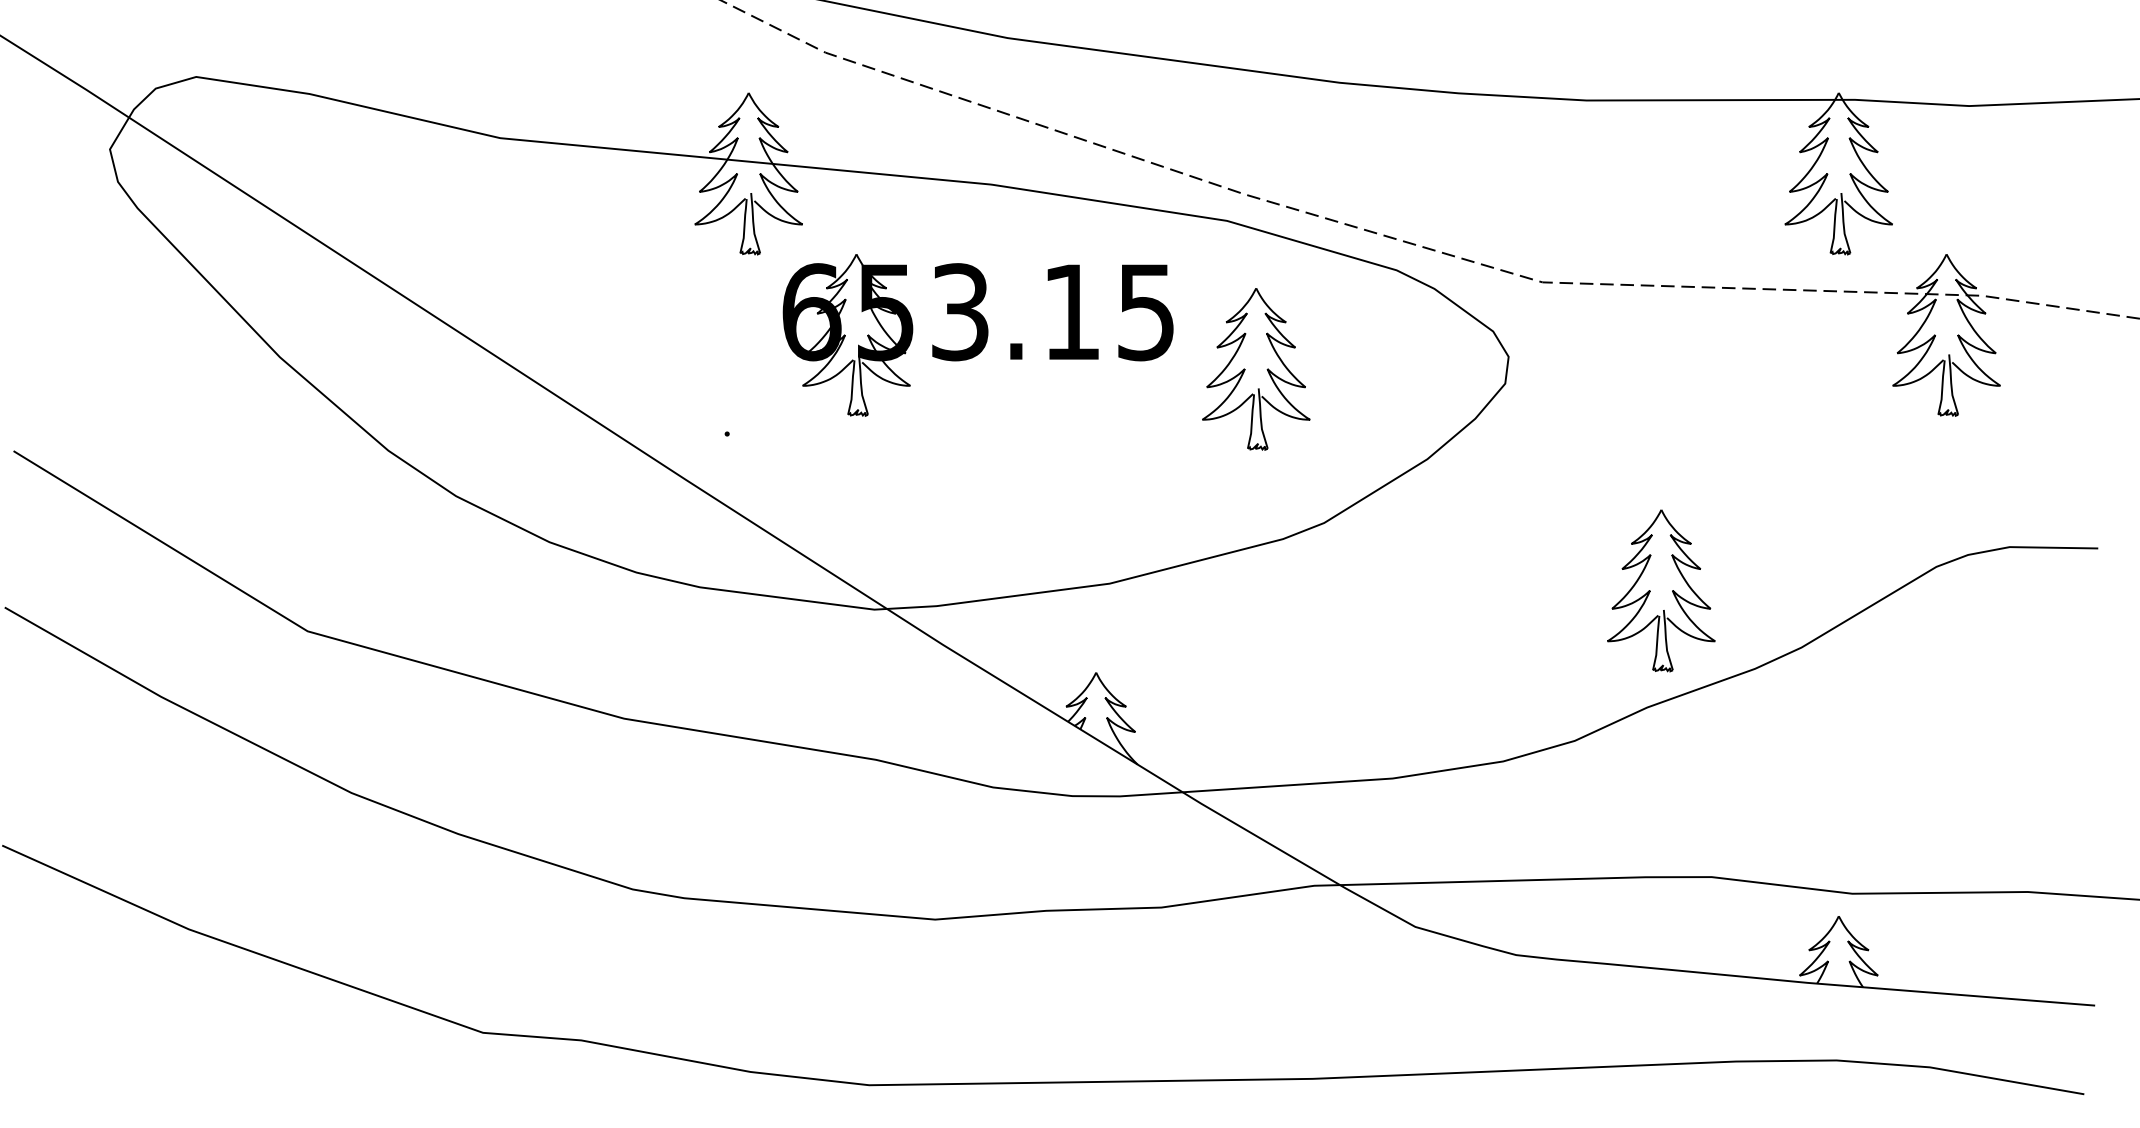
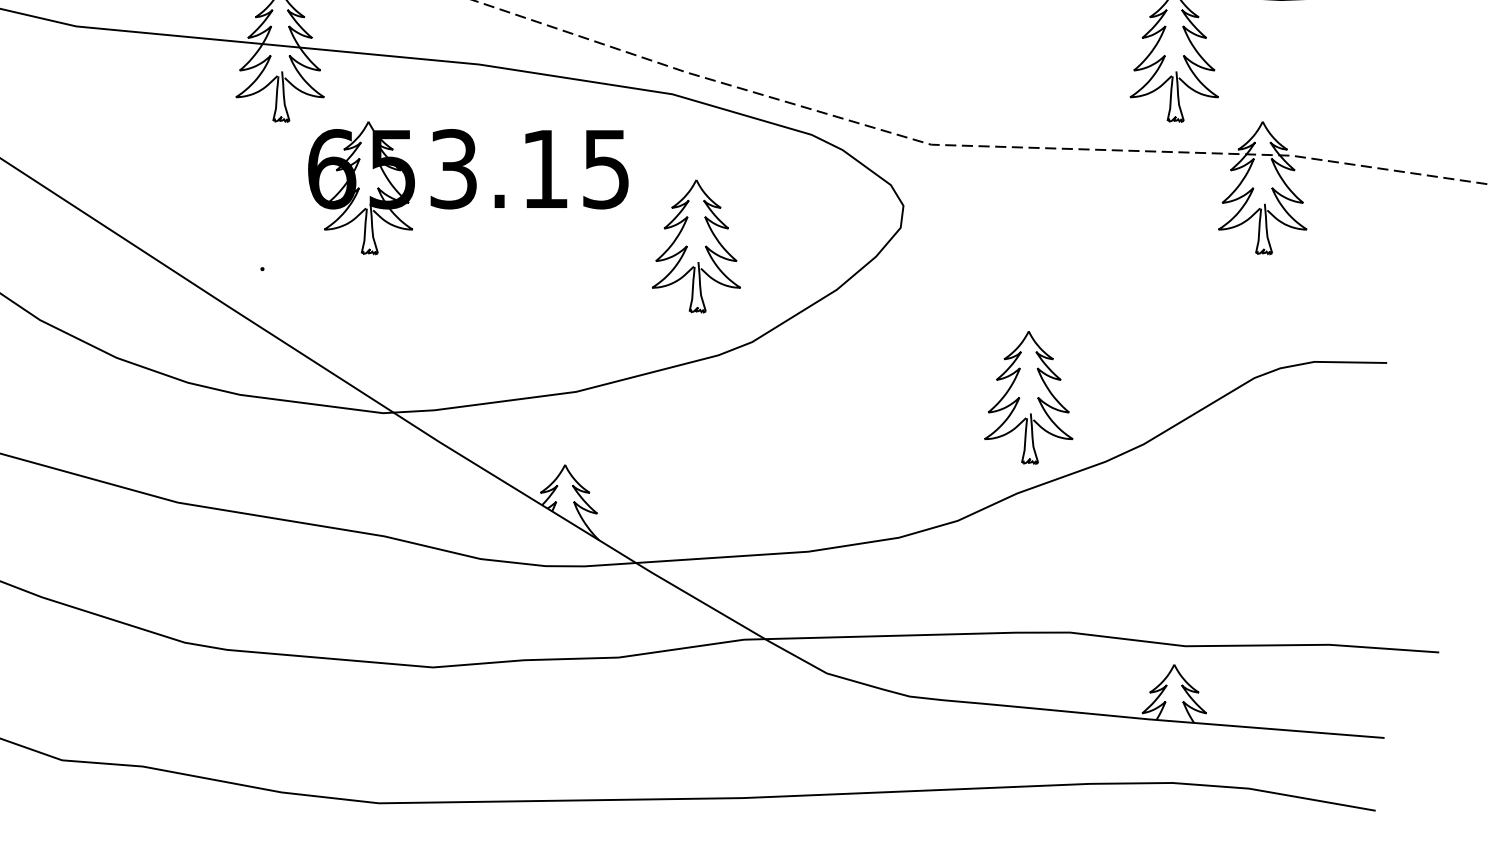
part: (1256, 369) -> (696, 246), moved

